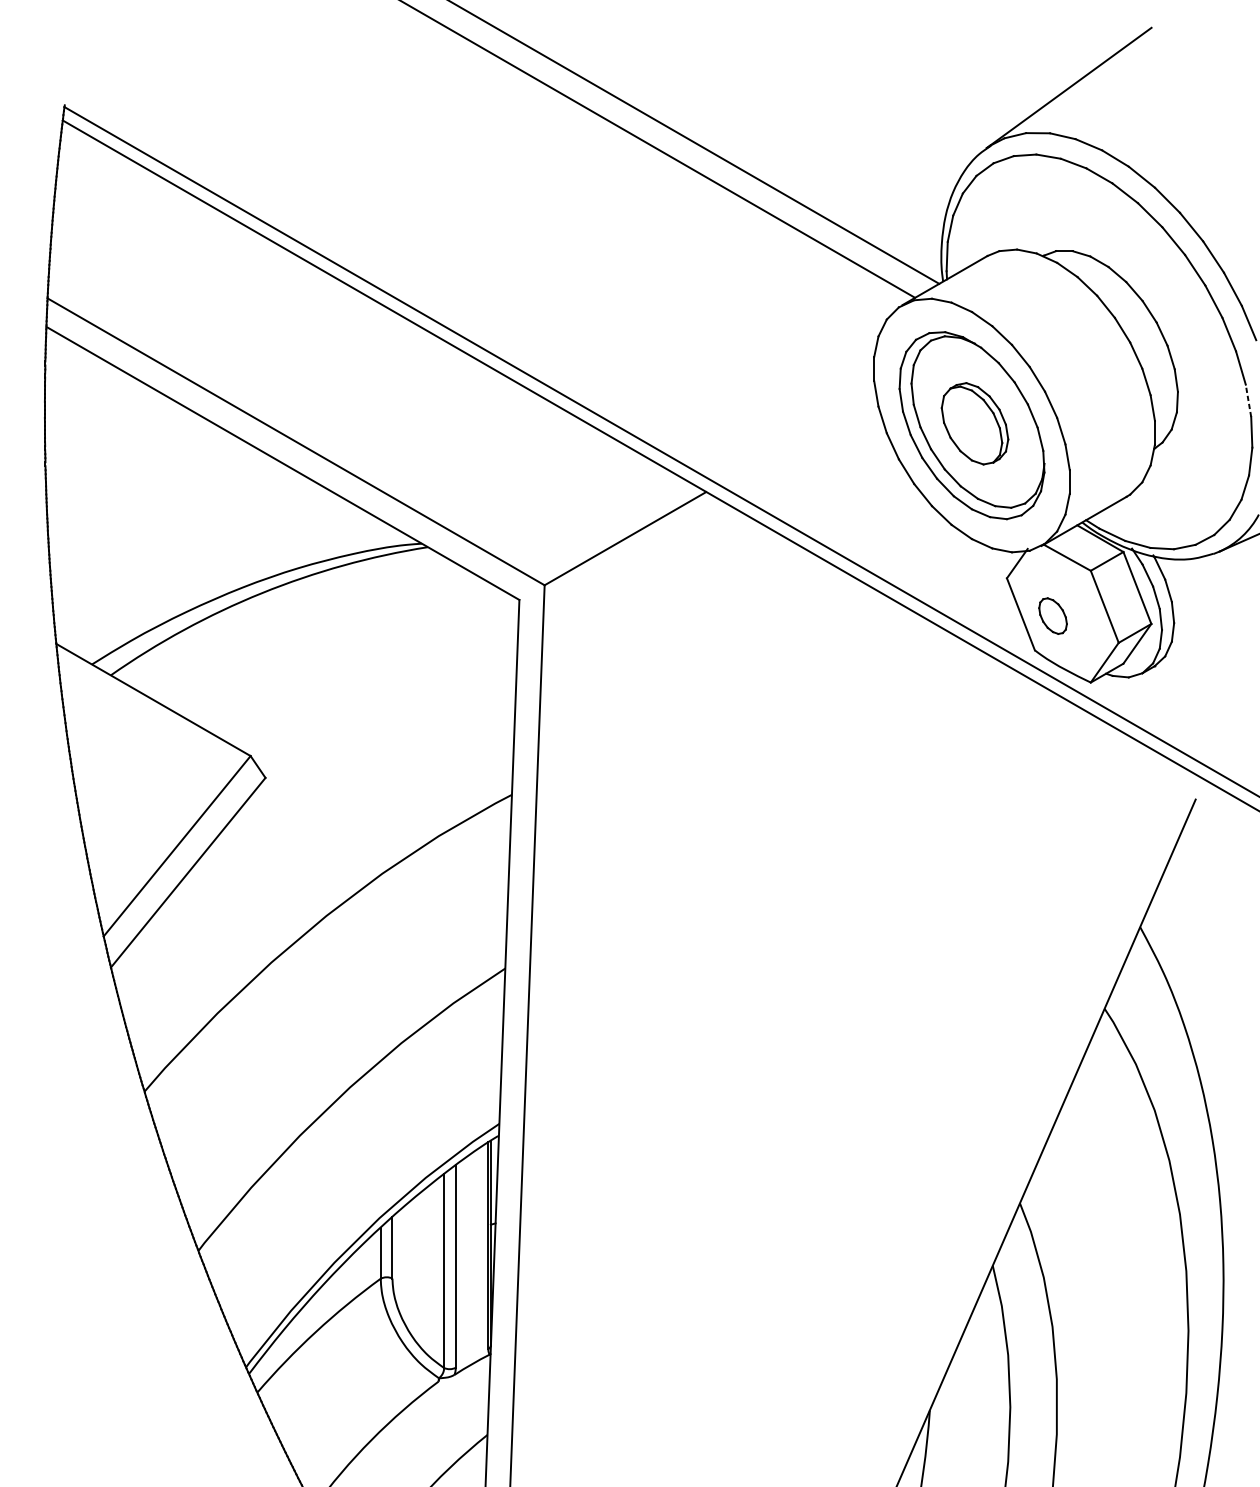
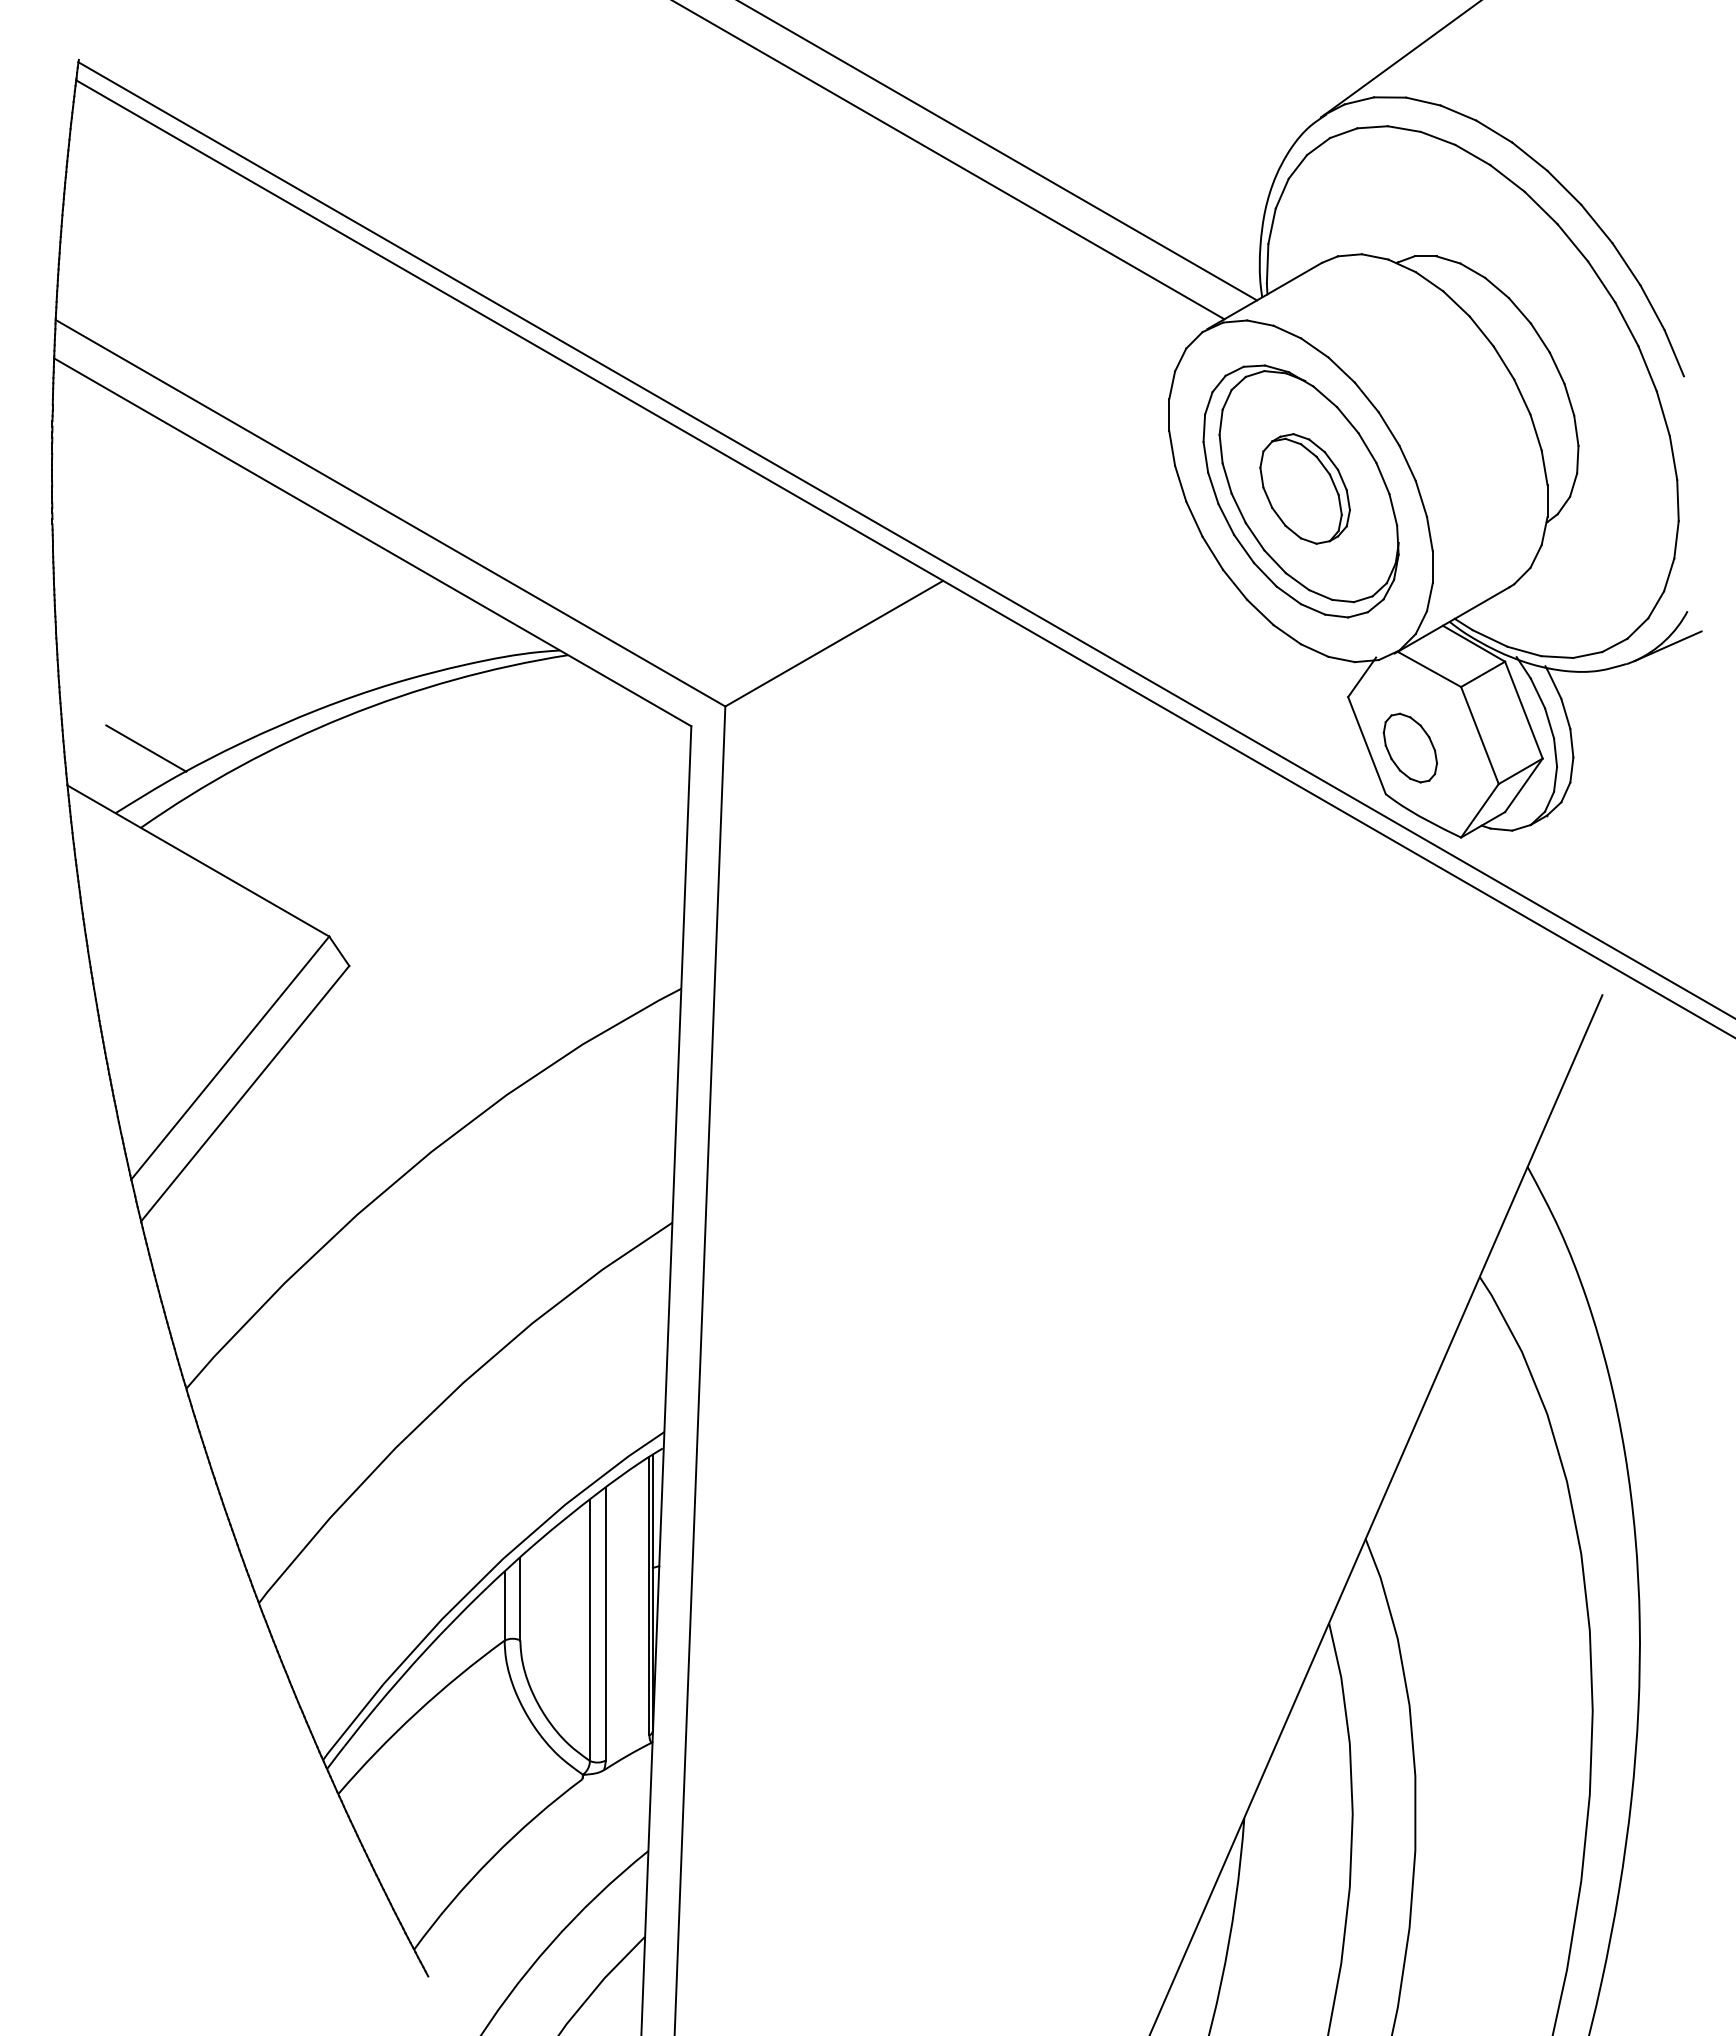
line: (1248, 400) -> (1673, 457), dashed -> solid
part: (1052, 615) -> (1409, 747), size x1.43
line: (114, 616) -> (146, 748), added

